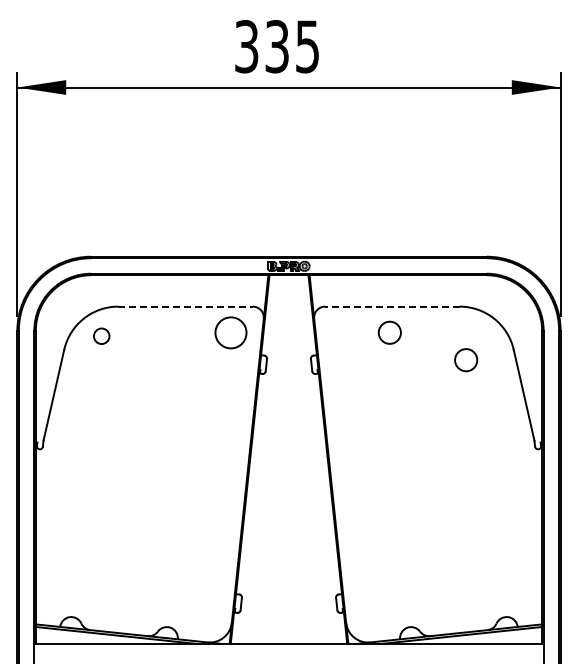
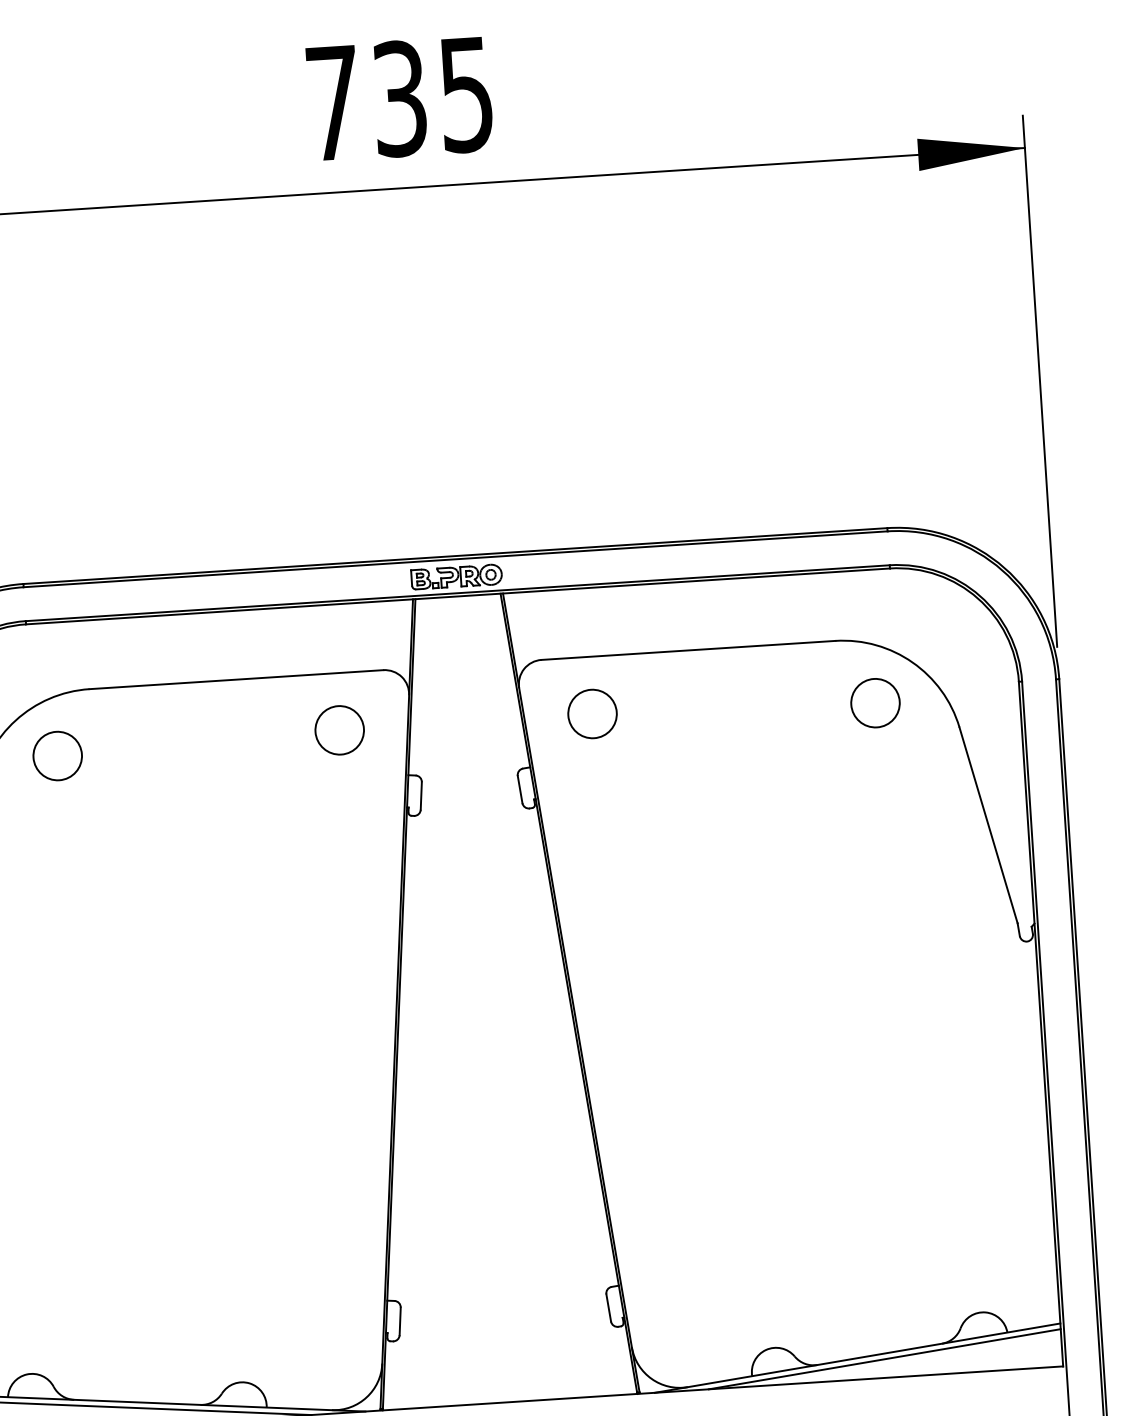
text: (246, 46) -> (332, 102), 335 -> 735
line: (186, 306) -> (238, 679), dashed -> solid
line: (391, 306) -> (686, 650), dashed -> solid
circle: (231, 332) -> (340, 729), size x0.71
circle: (389, 332) -> (591, 713), moved
circle: (101, 336) -> (57, 756), size x1.43
circle: (466, 360) -> (876, 703), moved

